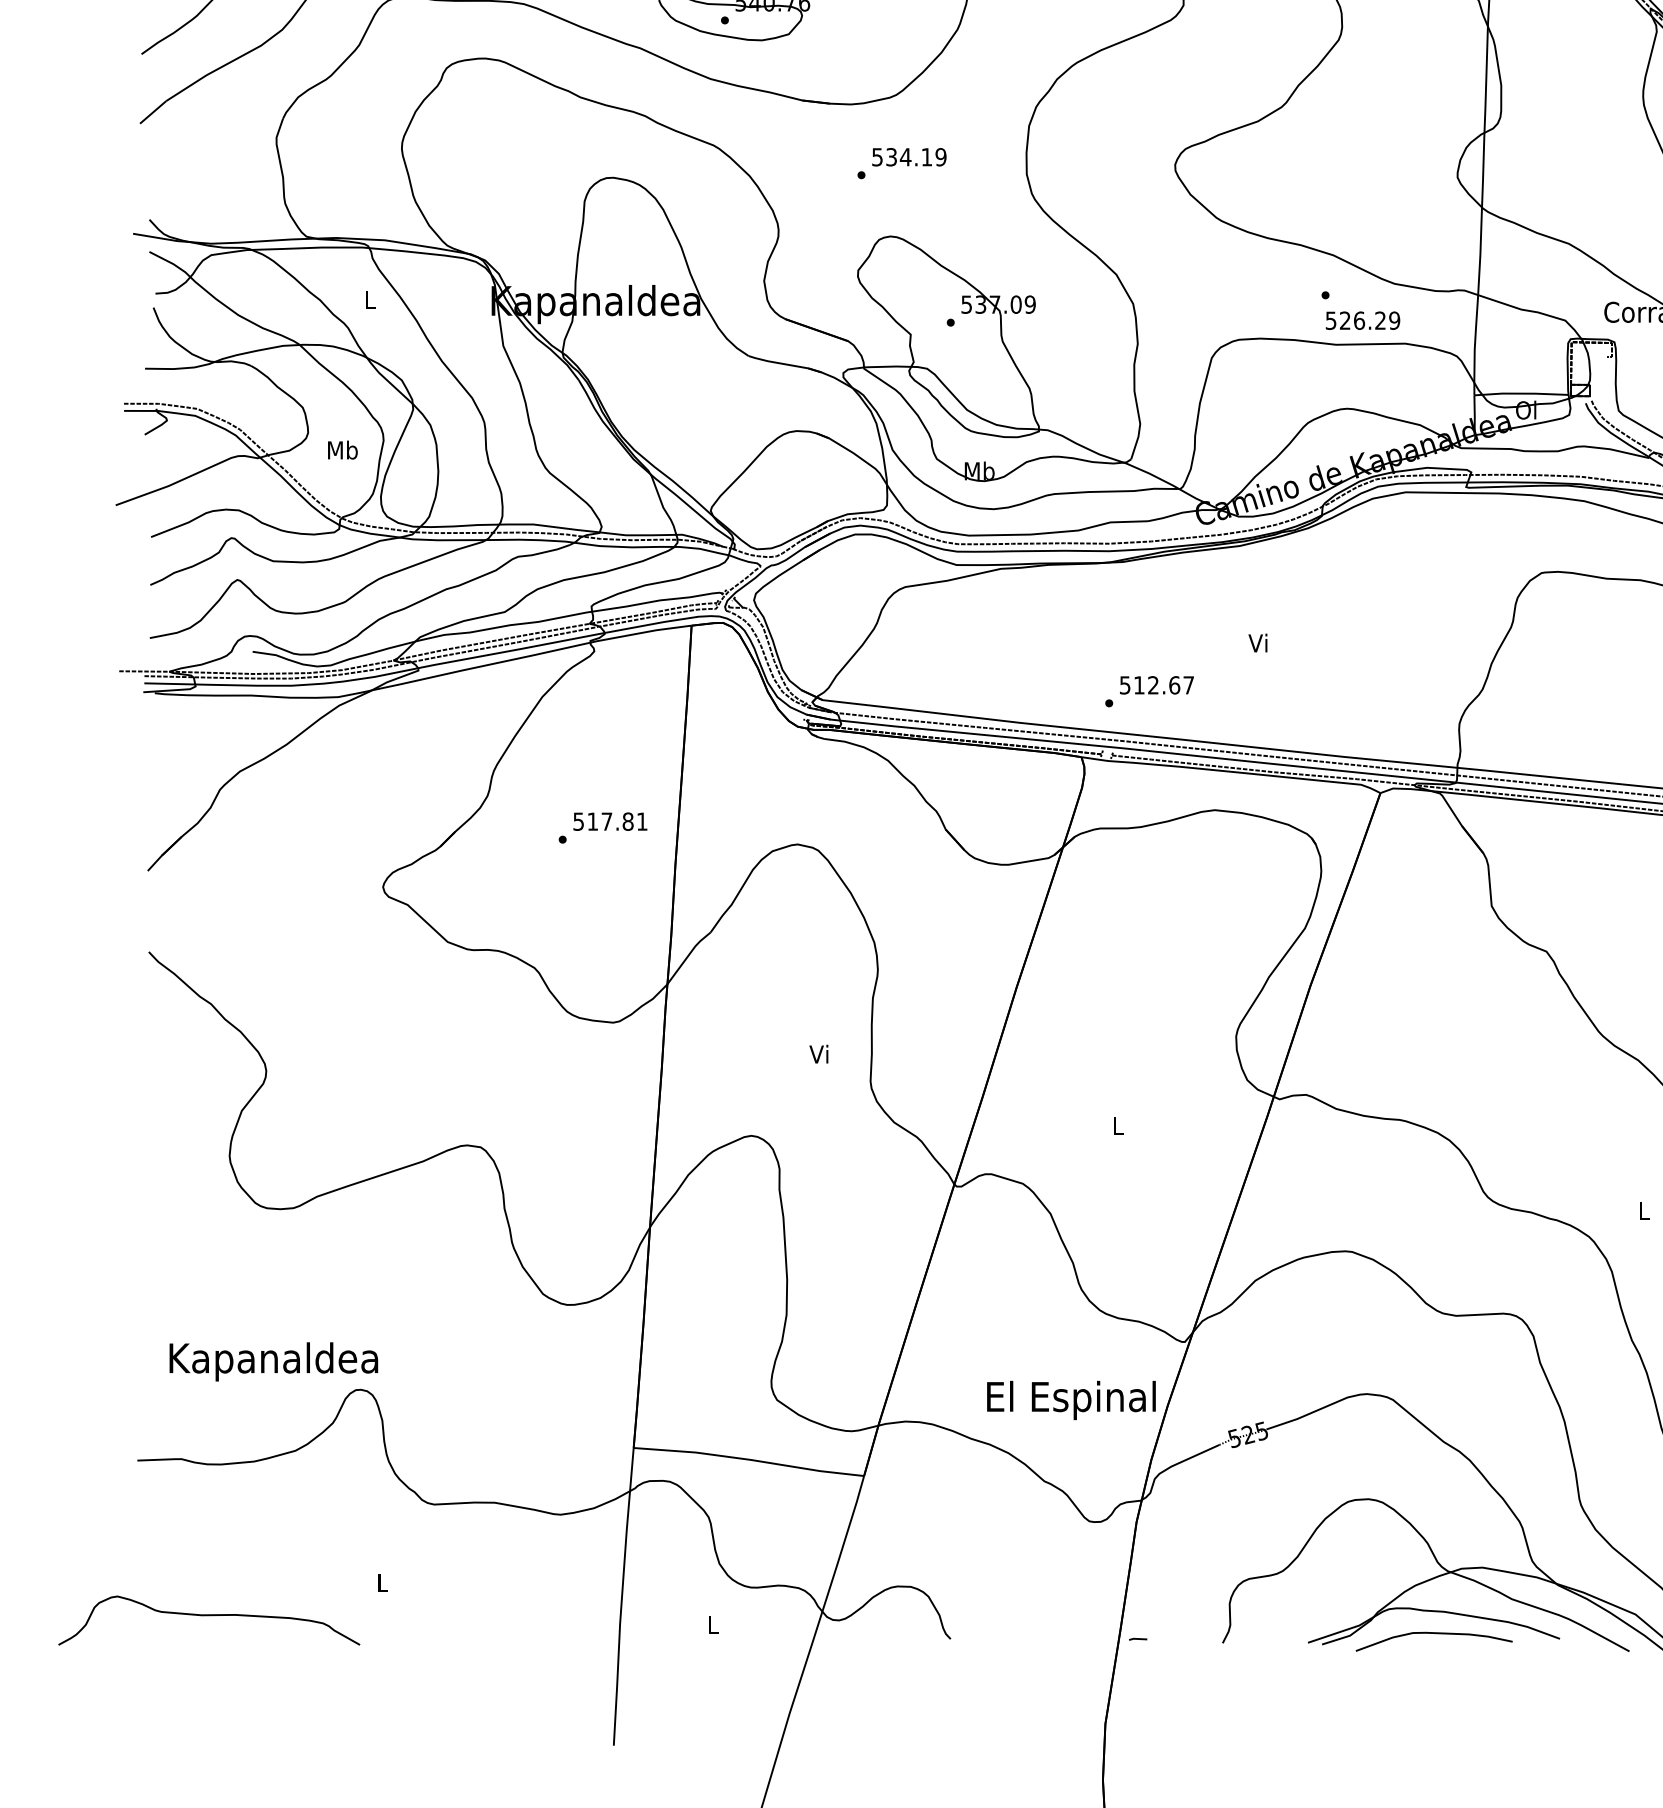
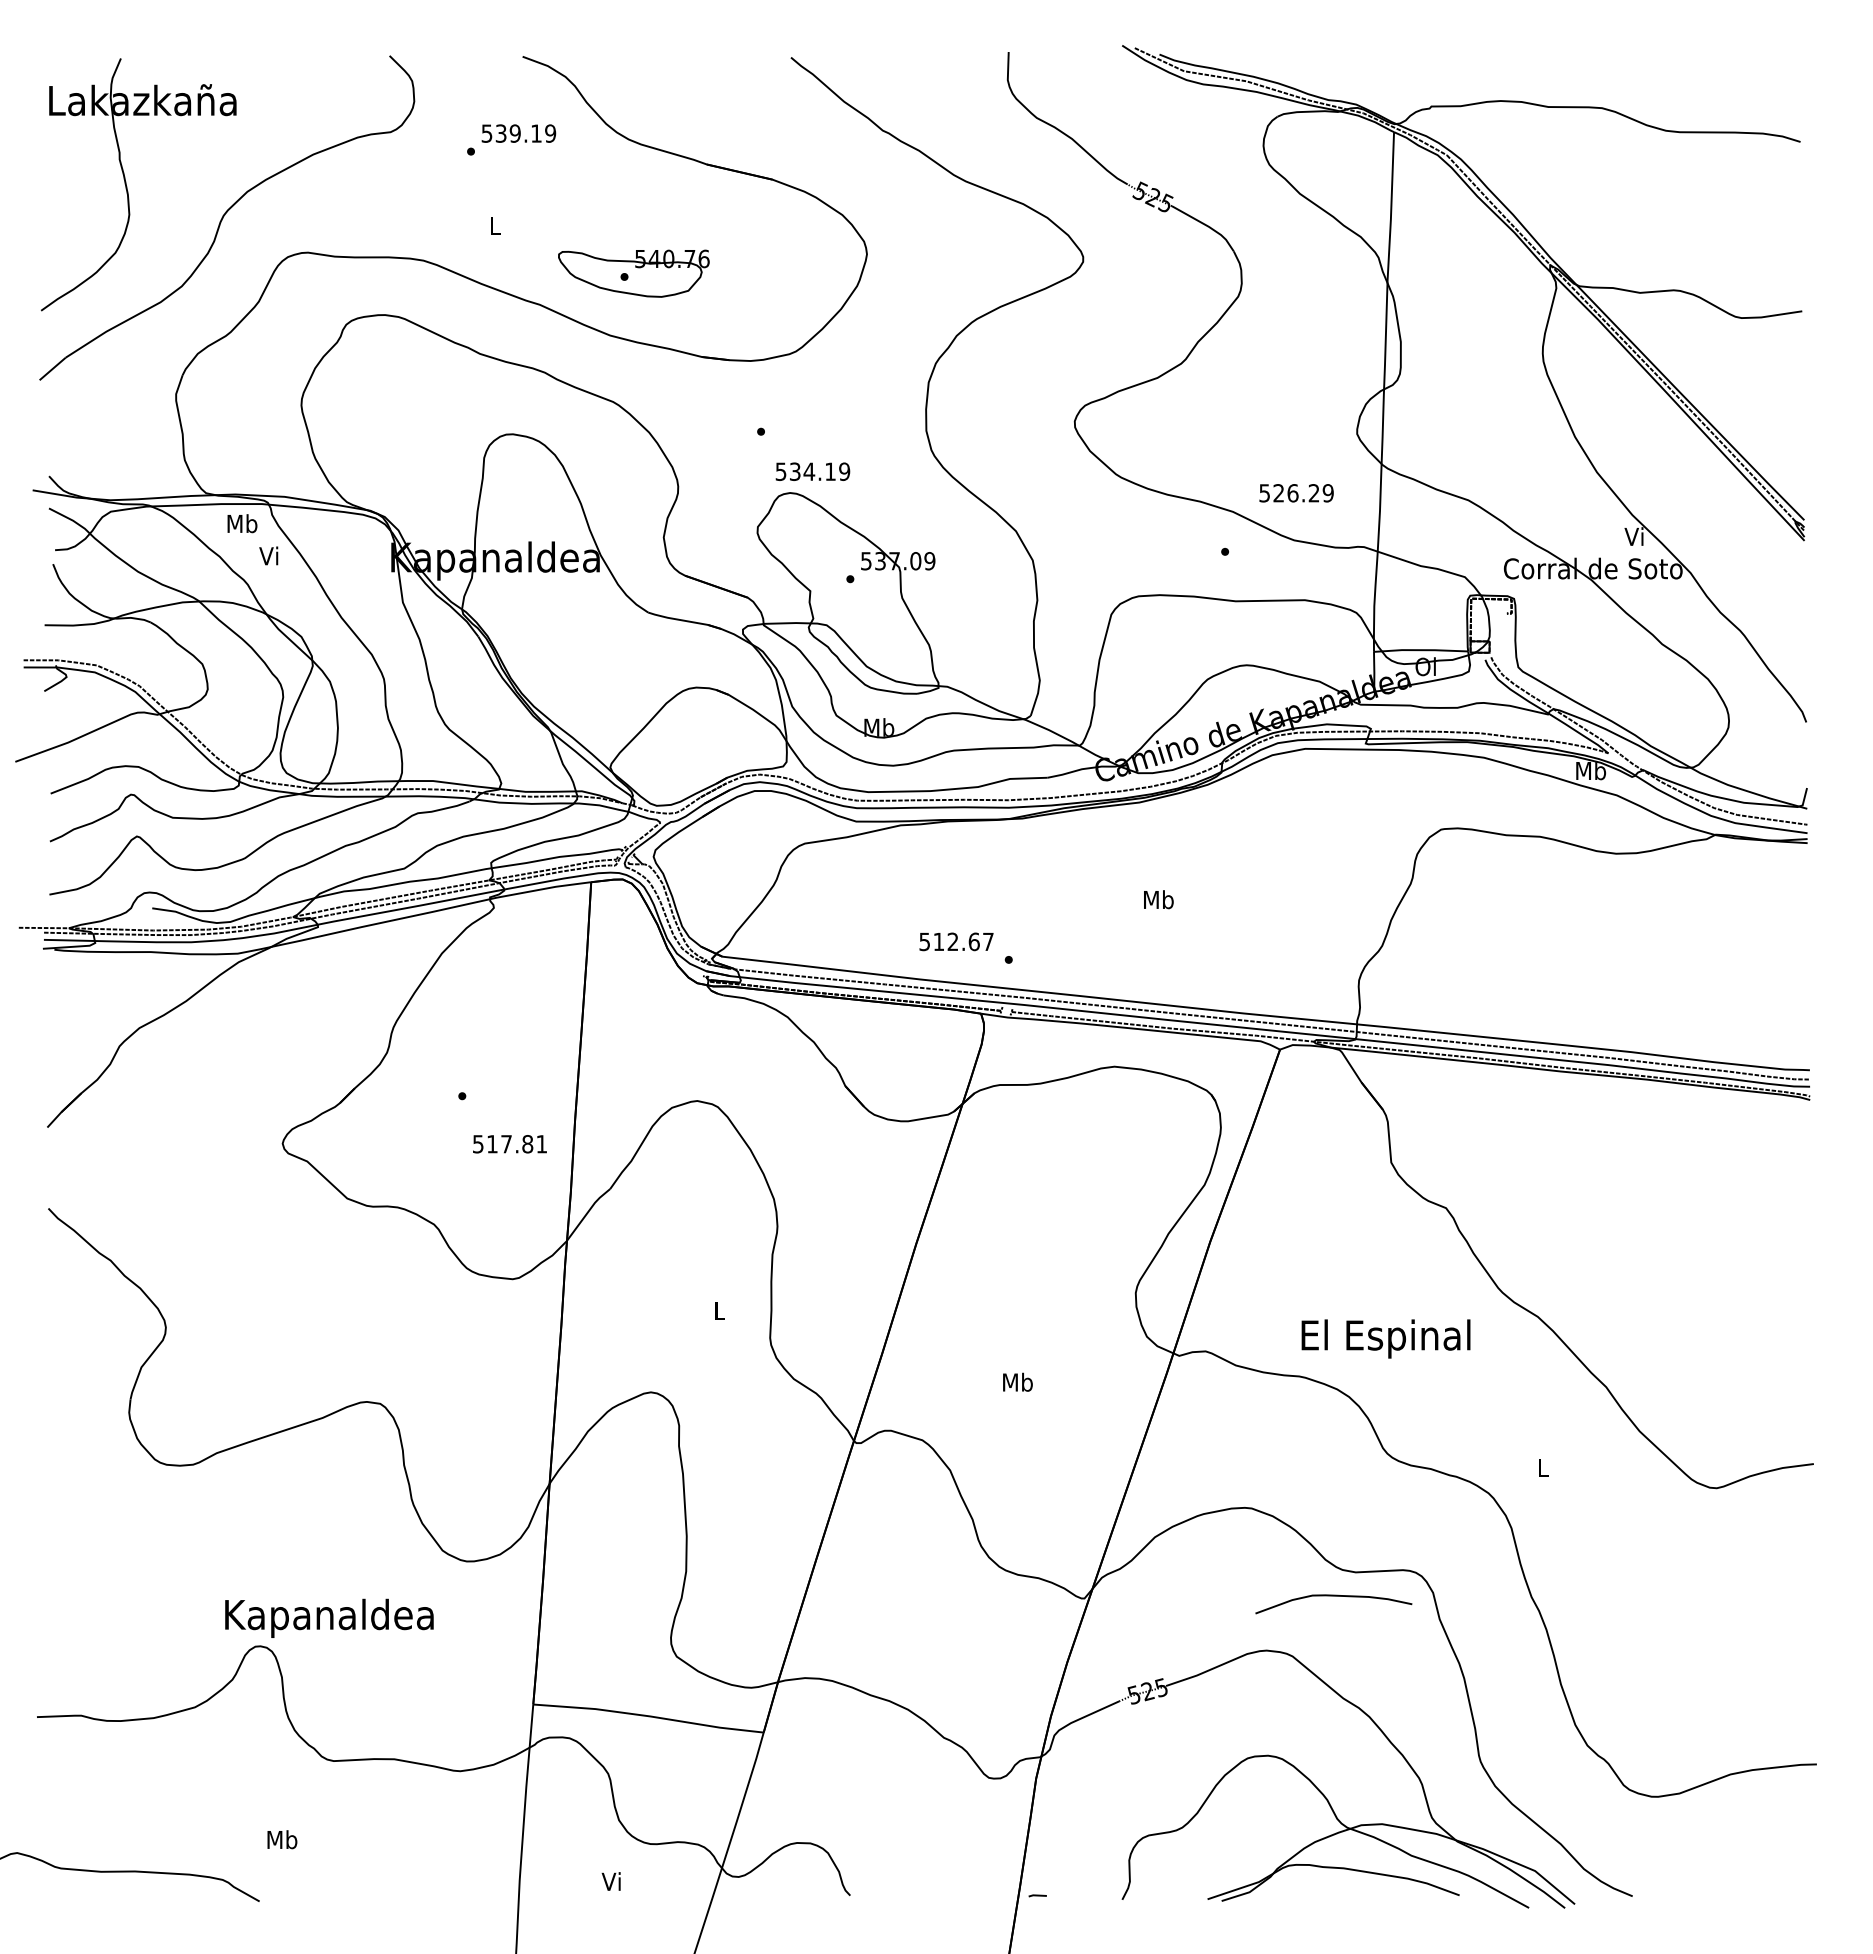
text: (908, 156) -> (812, 471), moved
text: (368, 298) -> (268, 555), L -> Vi
text: (1362, 320) -> (1296, 493), moved
text: (342, 449) -> (242, 523), moved
text: (1258, 642) -> (1158, 899), Vi -> Mb
text: (1156, 684) -> (956, 941), moved
text: (609, 821) -> (509, 1144), moved
text: (818, 1053) -> (718, 1310), Vi -> L
text: (1117, 1124) -> (1017, 1381), L -> Mb
text: (273, 1360) -> (329, 1617), moved
text: (1070, 1399) -> (1385, 1338), moved
text: (382, 1582) -> (282, 1839), L -> Mb
text: (710, 1624) -> (610, 1881), L -> Vi
curve: (1433, 1633) -> (1333, 1596), moved

